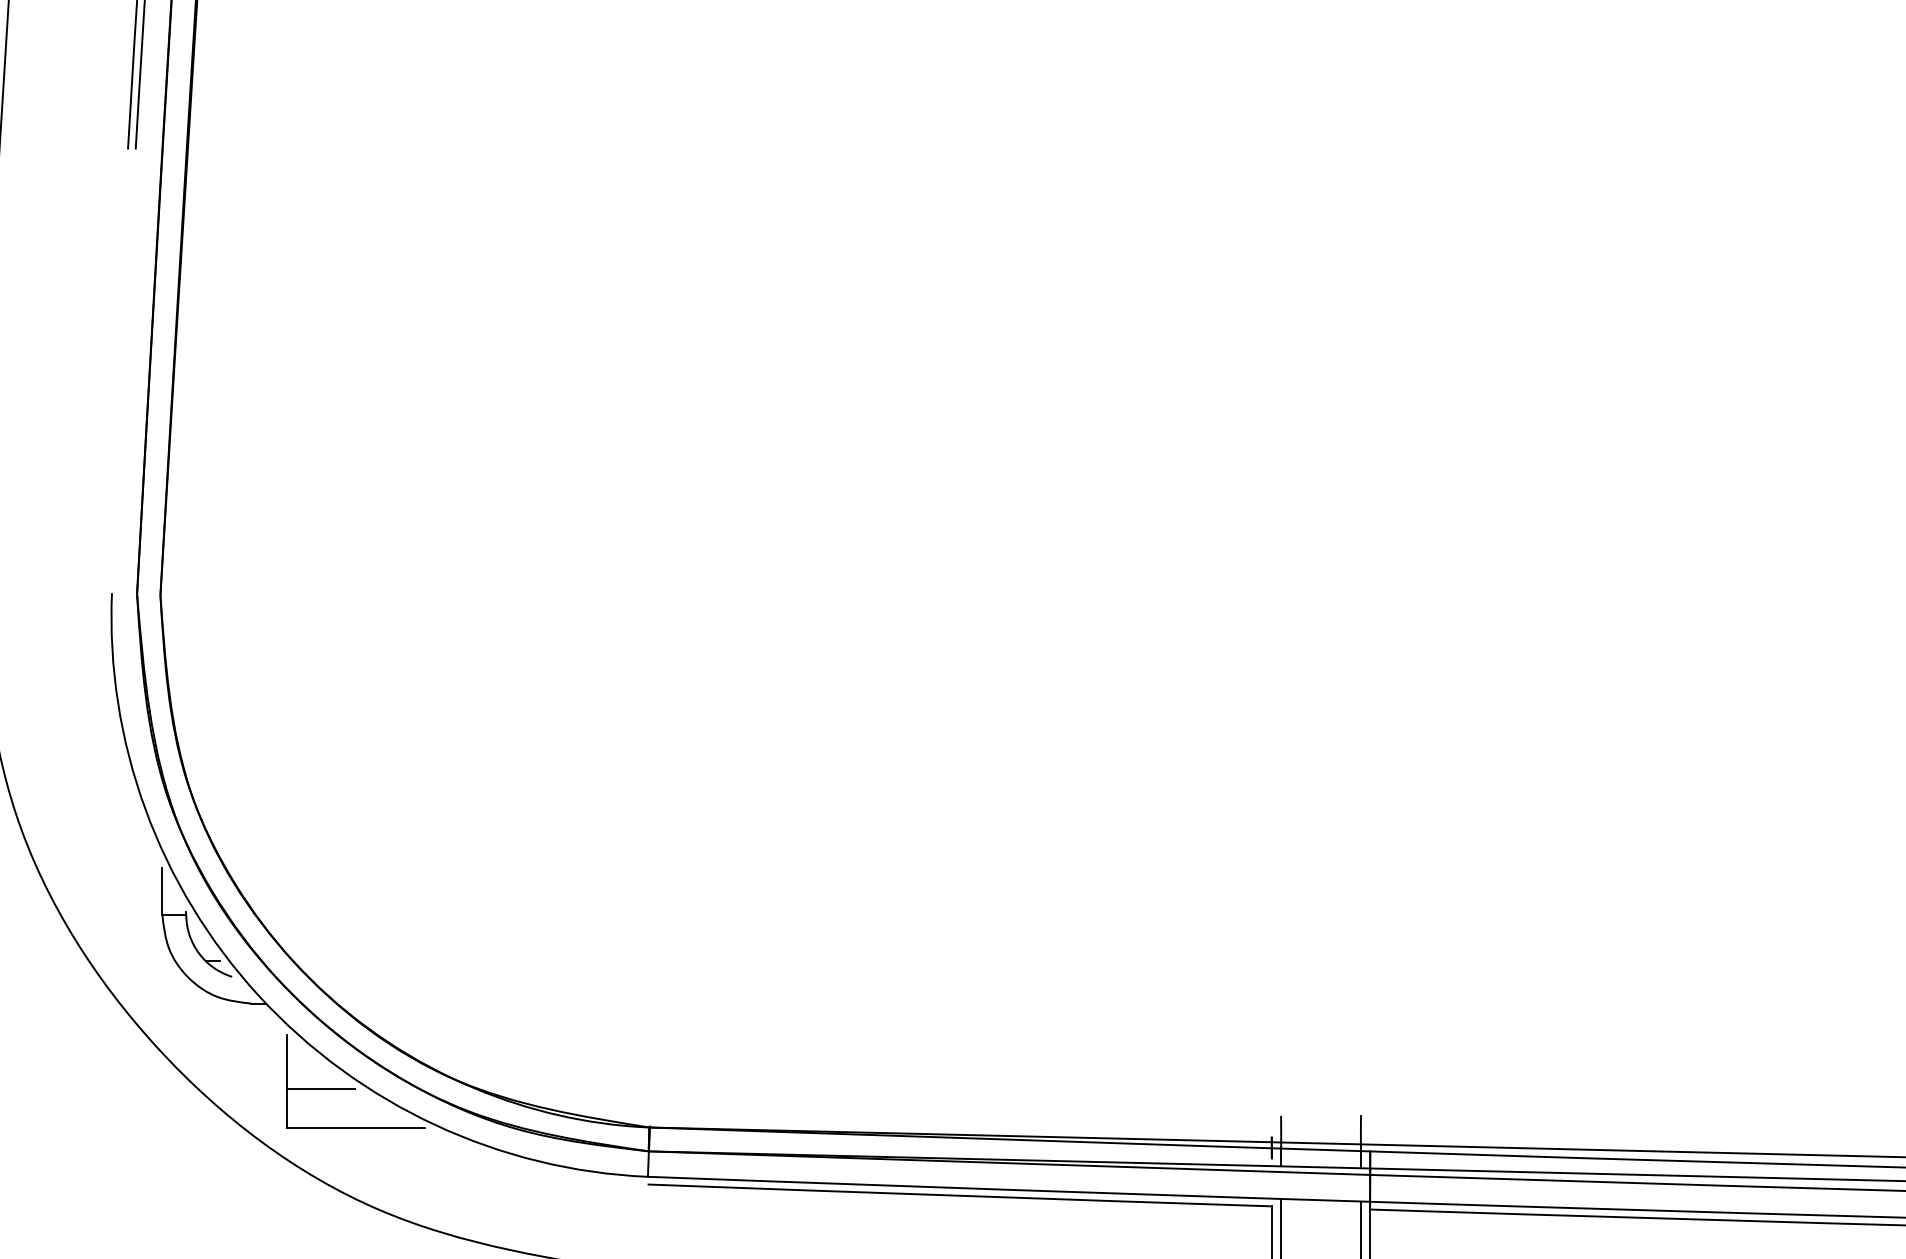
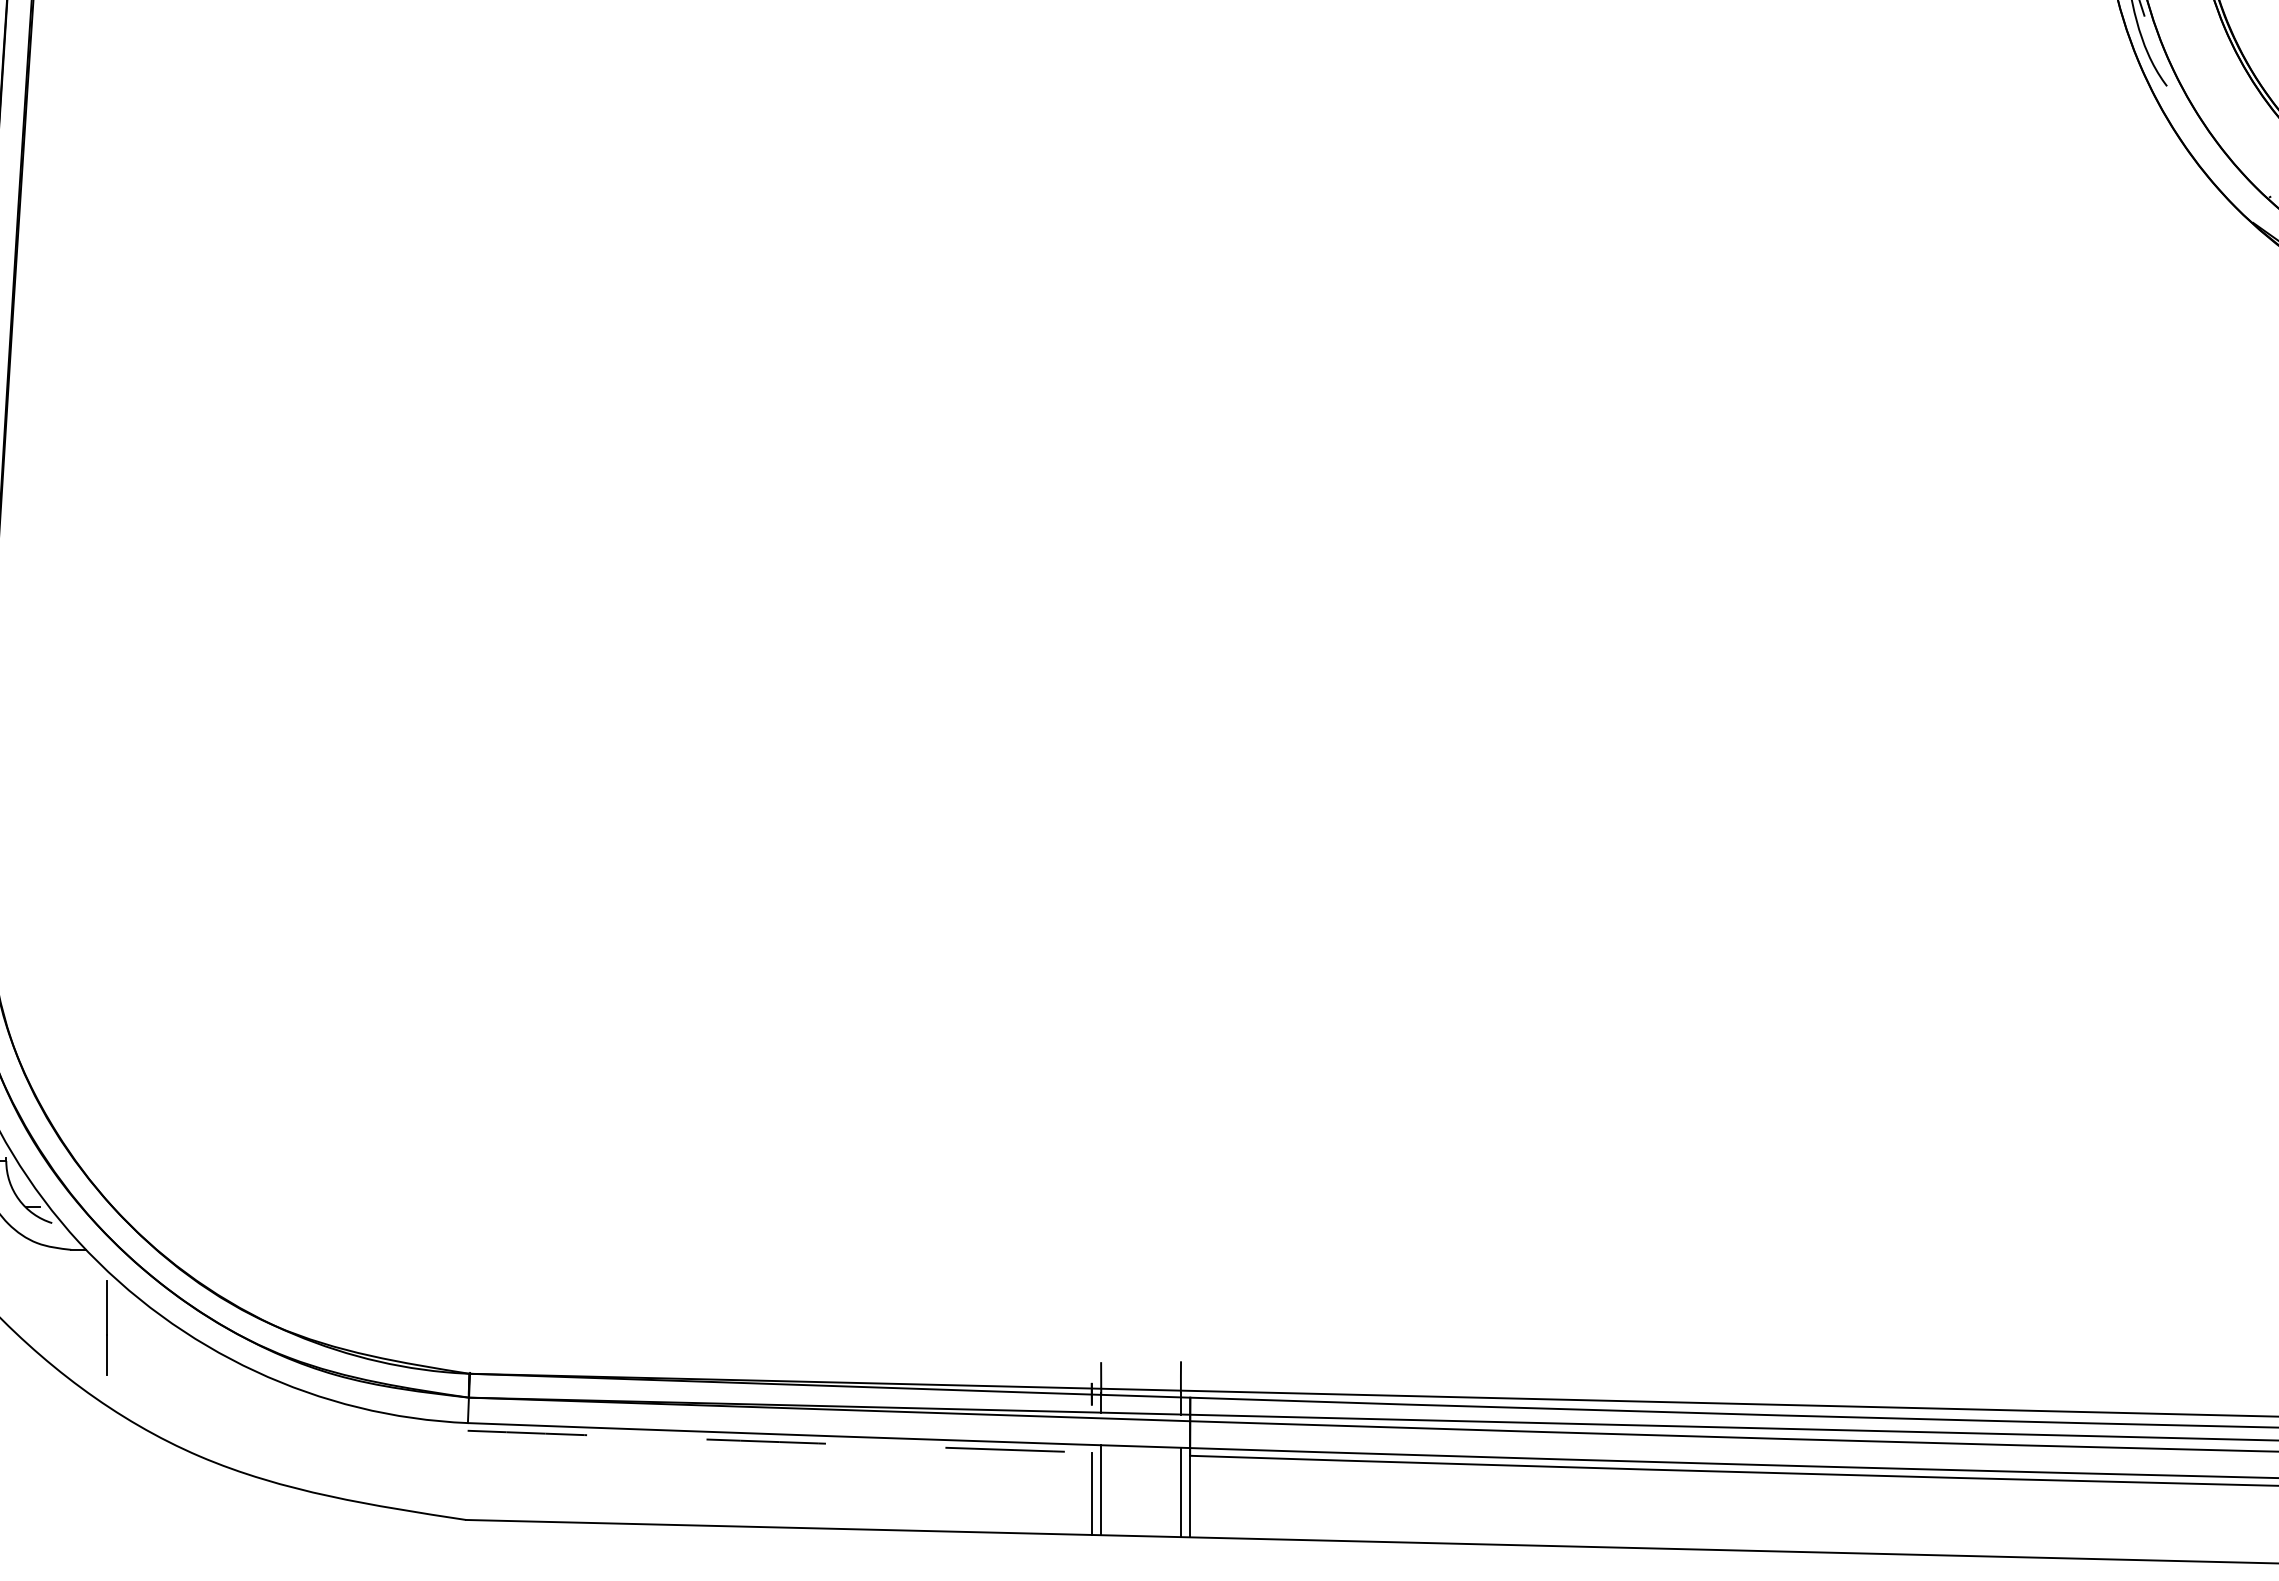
line: (321, 1088) -> (141, 1334), removed
line: (355, 1128) -> (175, 1374), removed
arc: (959, 1196) -> (779, 1442), solid -> dashed

